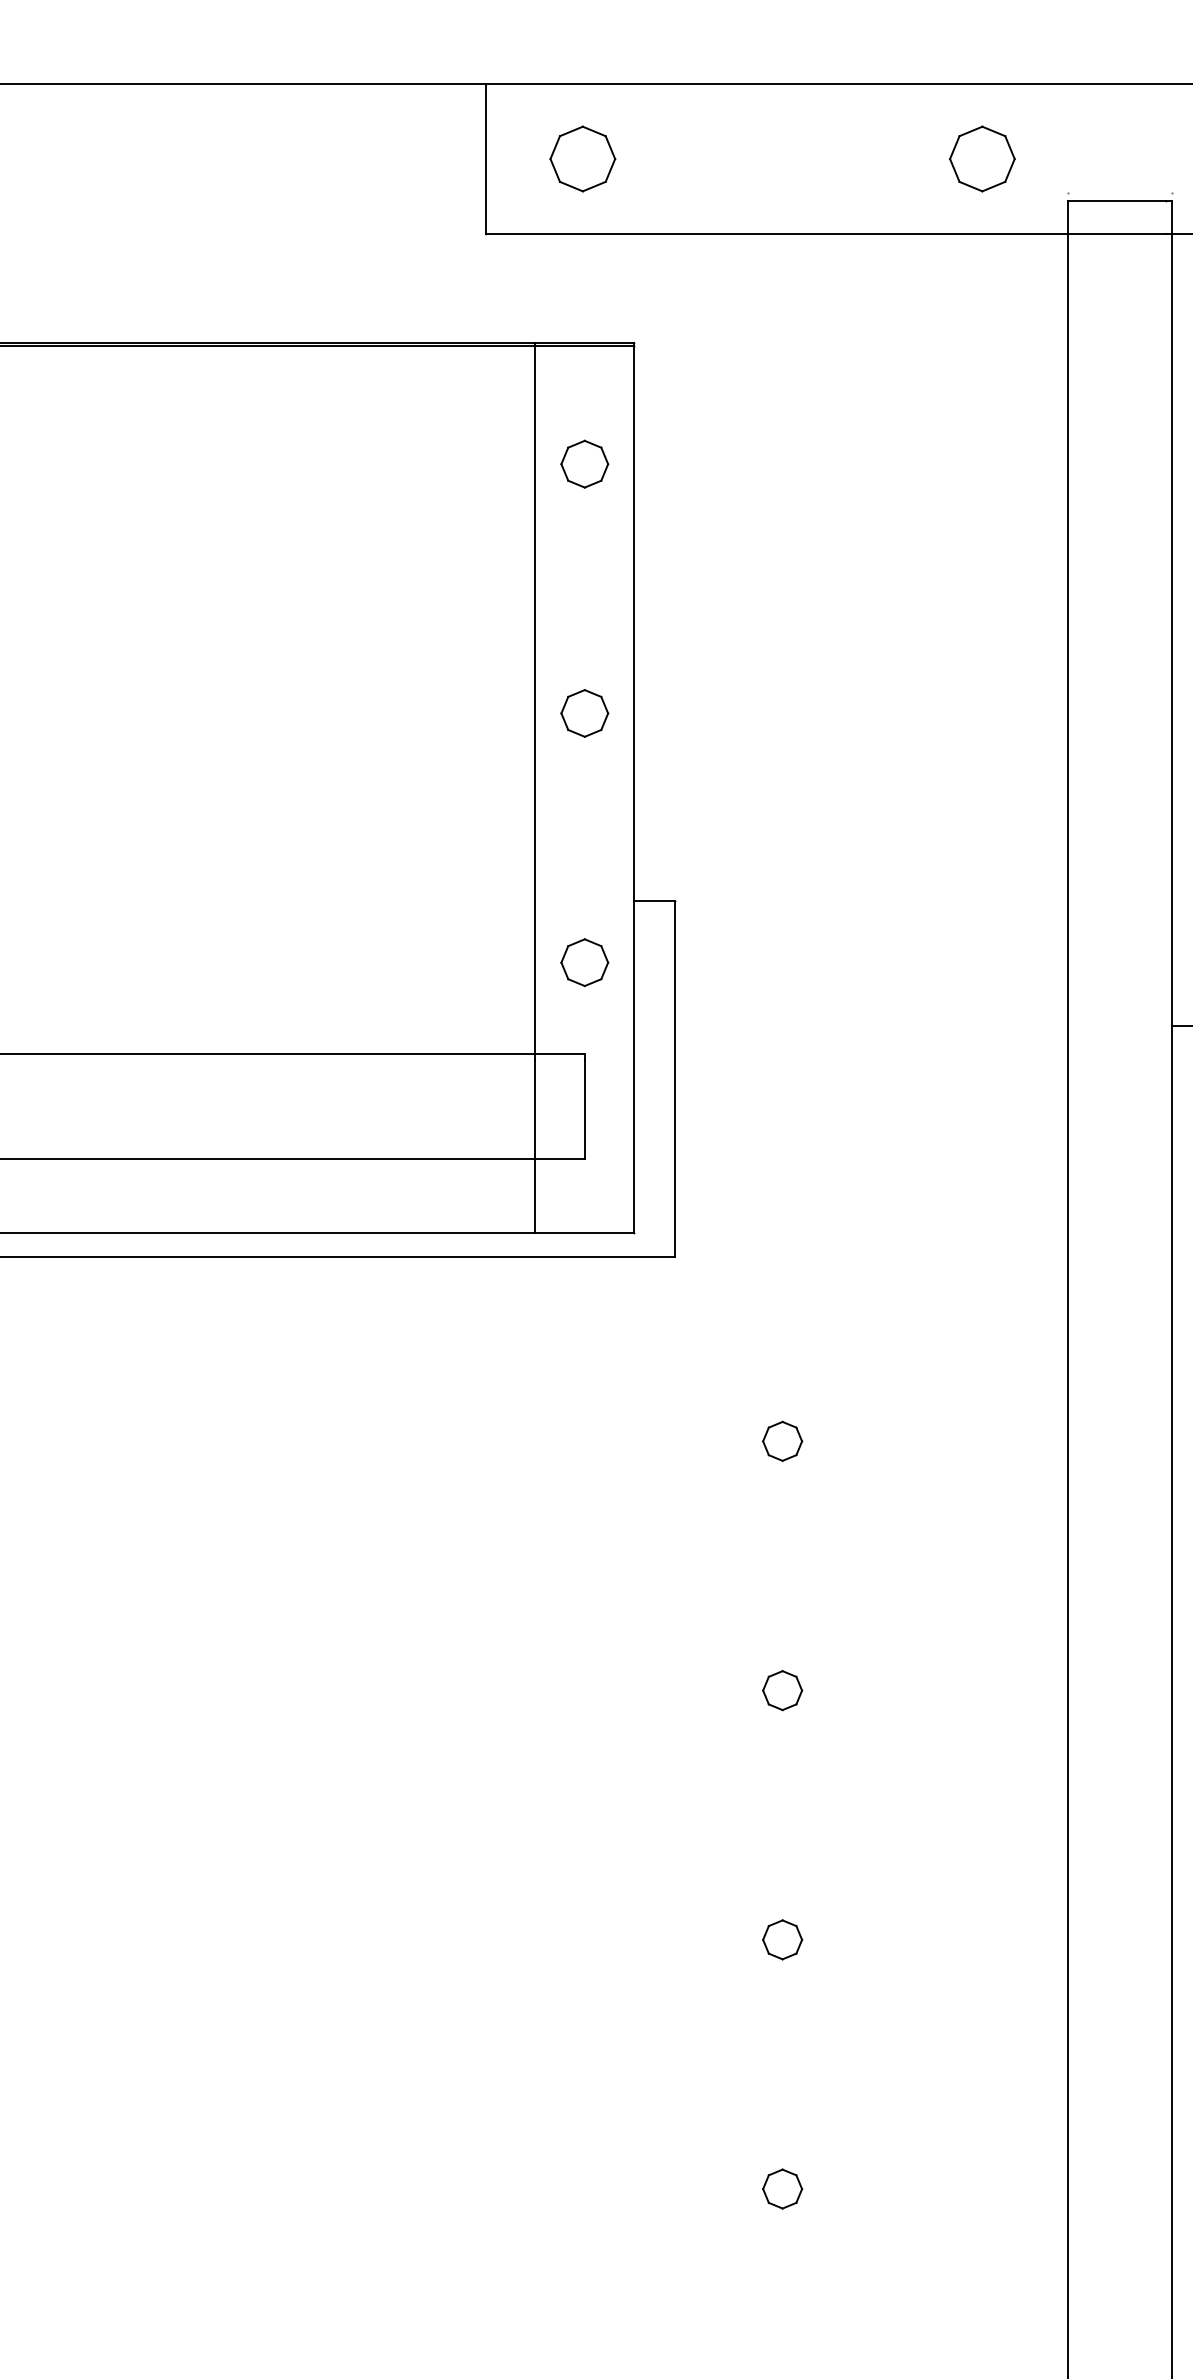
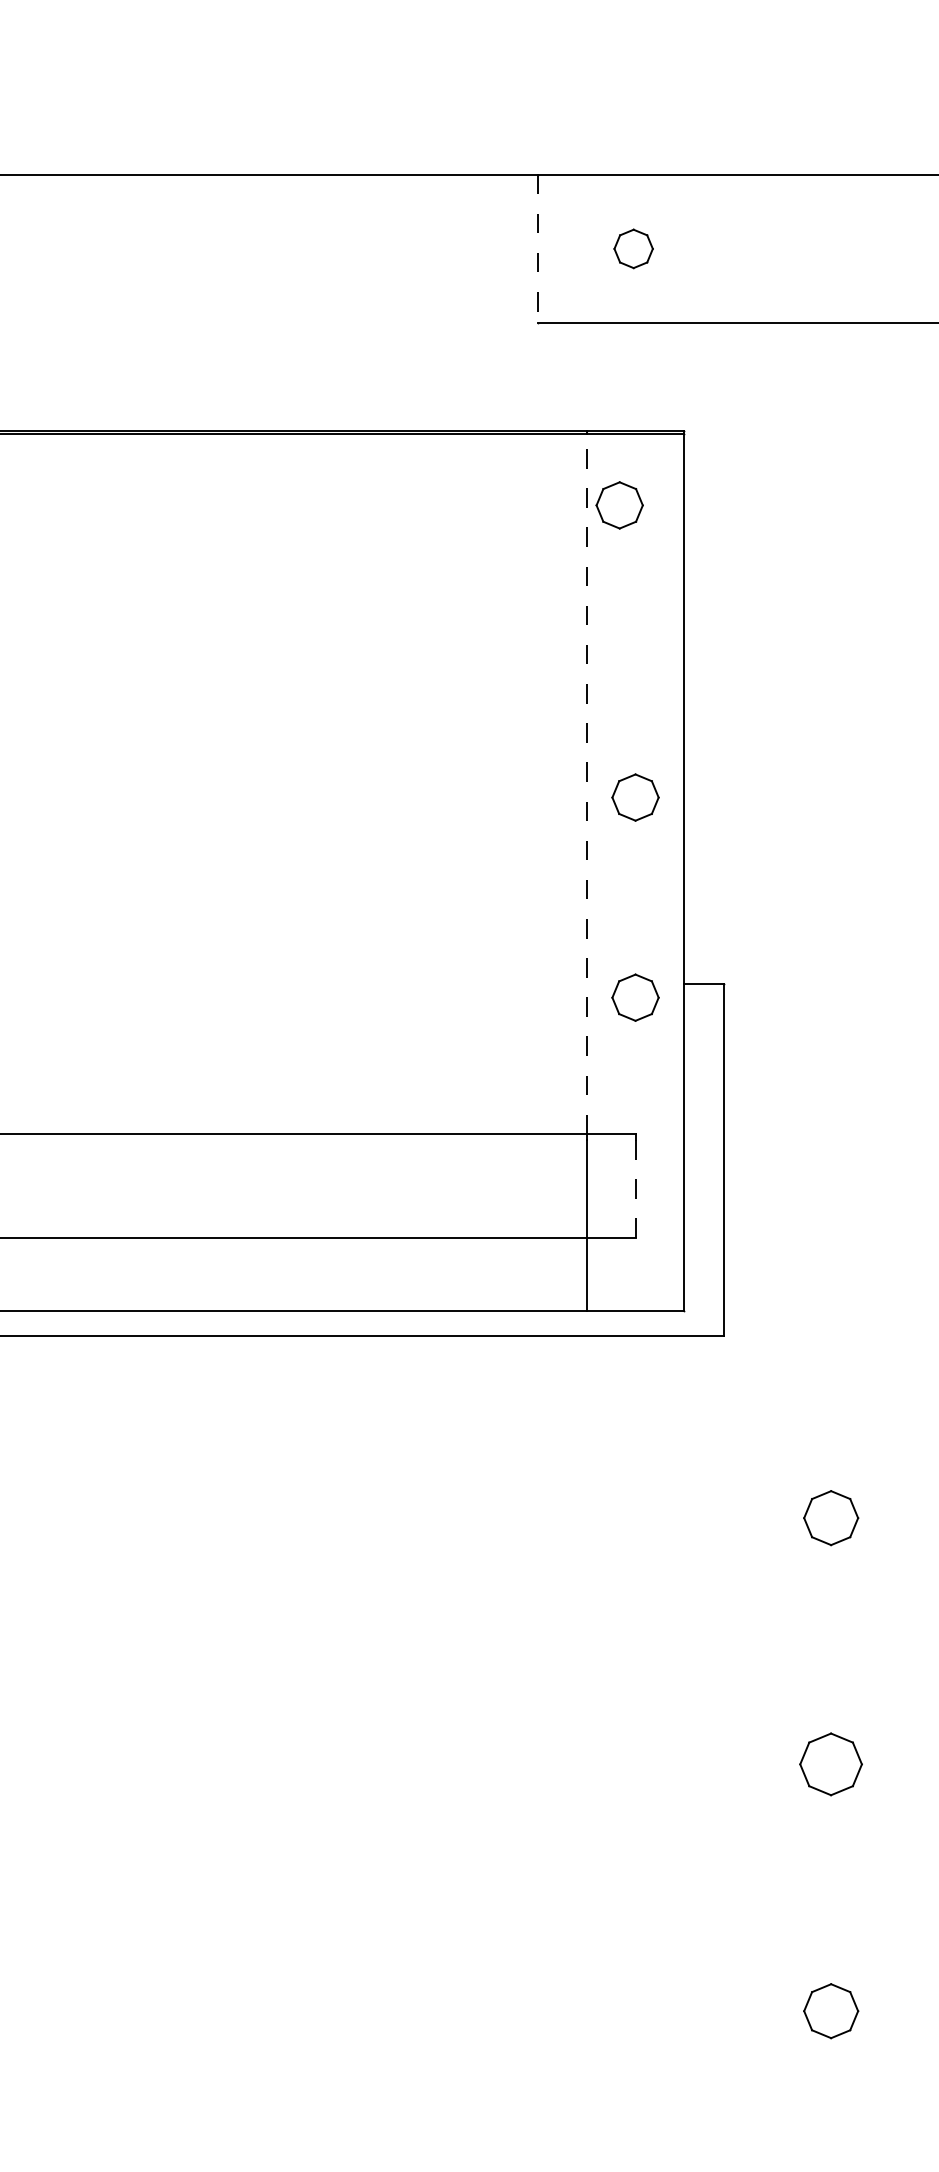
part: (582, 158) -> (633, 248), size x0.6
line: (485, 159) -> (537, 249), solid -> dashed
part: (584, 463) -> (619, 504), moved
line: (535, 700) -> (586, 784), solid -> dashed
part: (584, 962) -> (635, 997), moved
line: (584, 1109) -> (635, 1189), solid -> dashed
part: (782, 1440) -> (831, 1517), size x1.4
part: (782, 1690) -> (831, 1764), size x1.6
part: (782, 1939) -> (831, 2010), size x1.4

